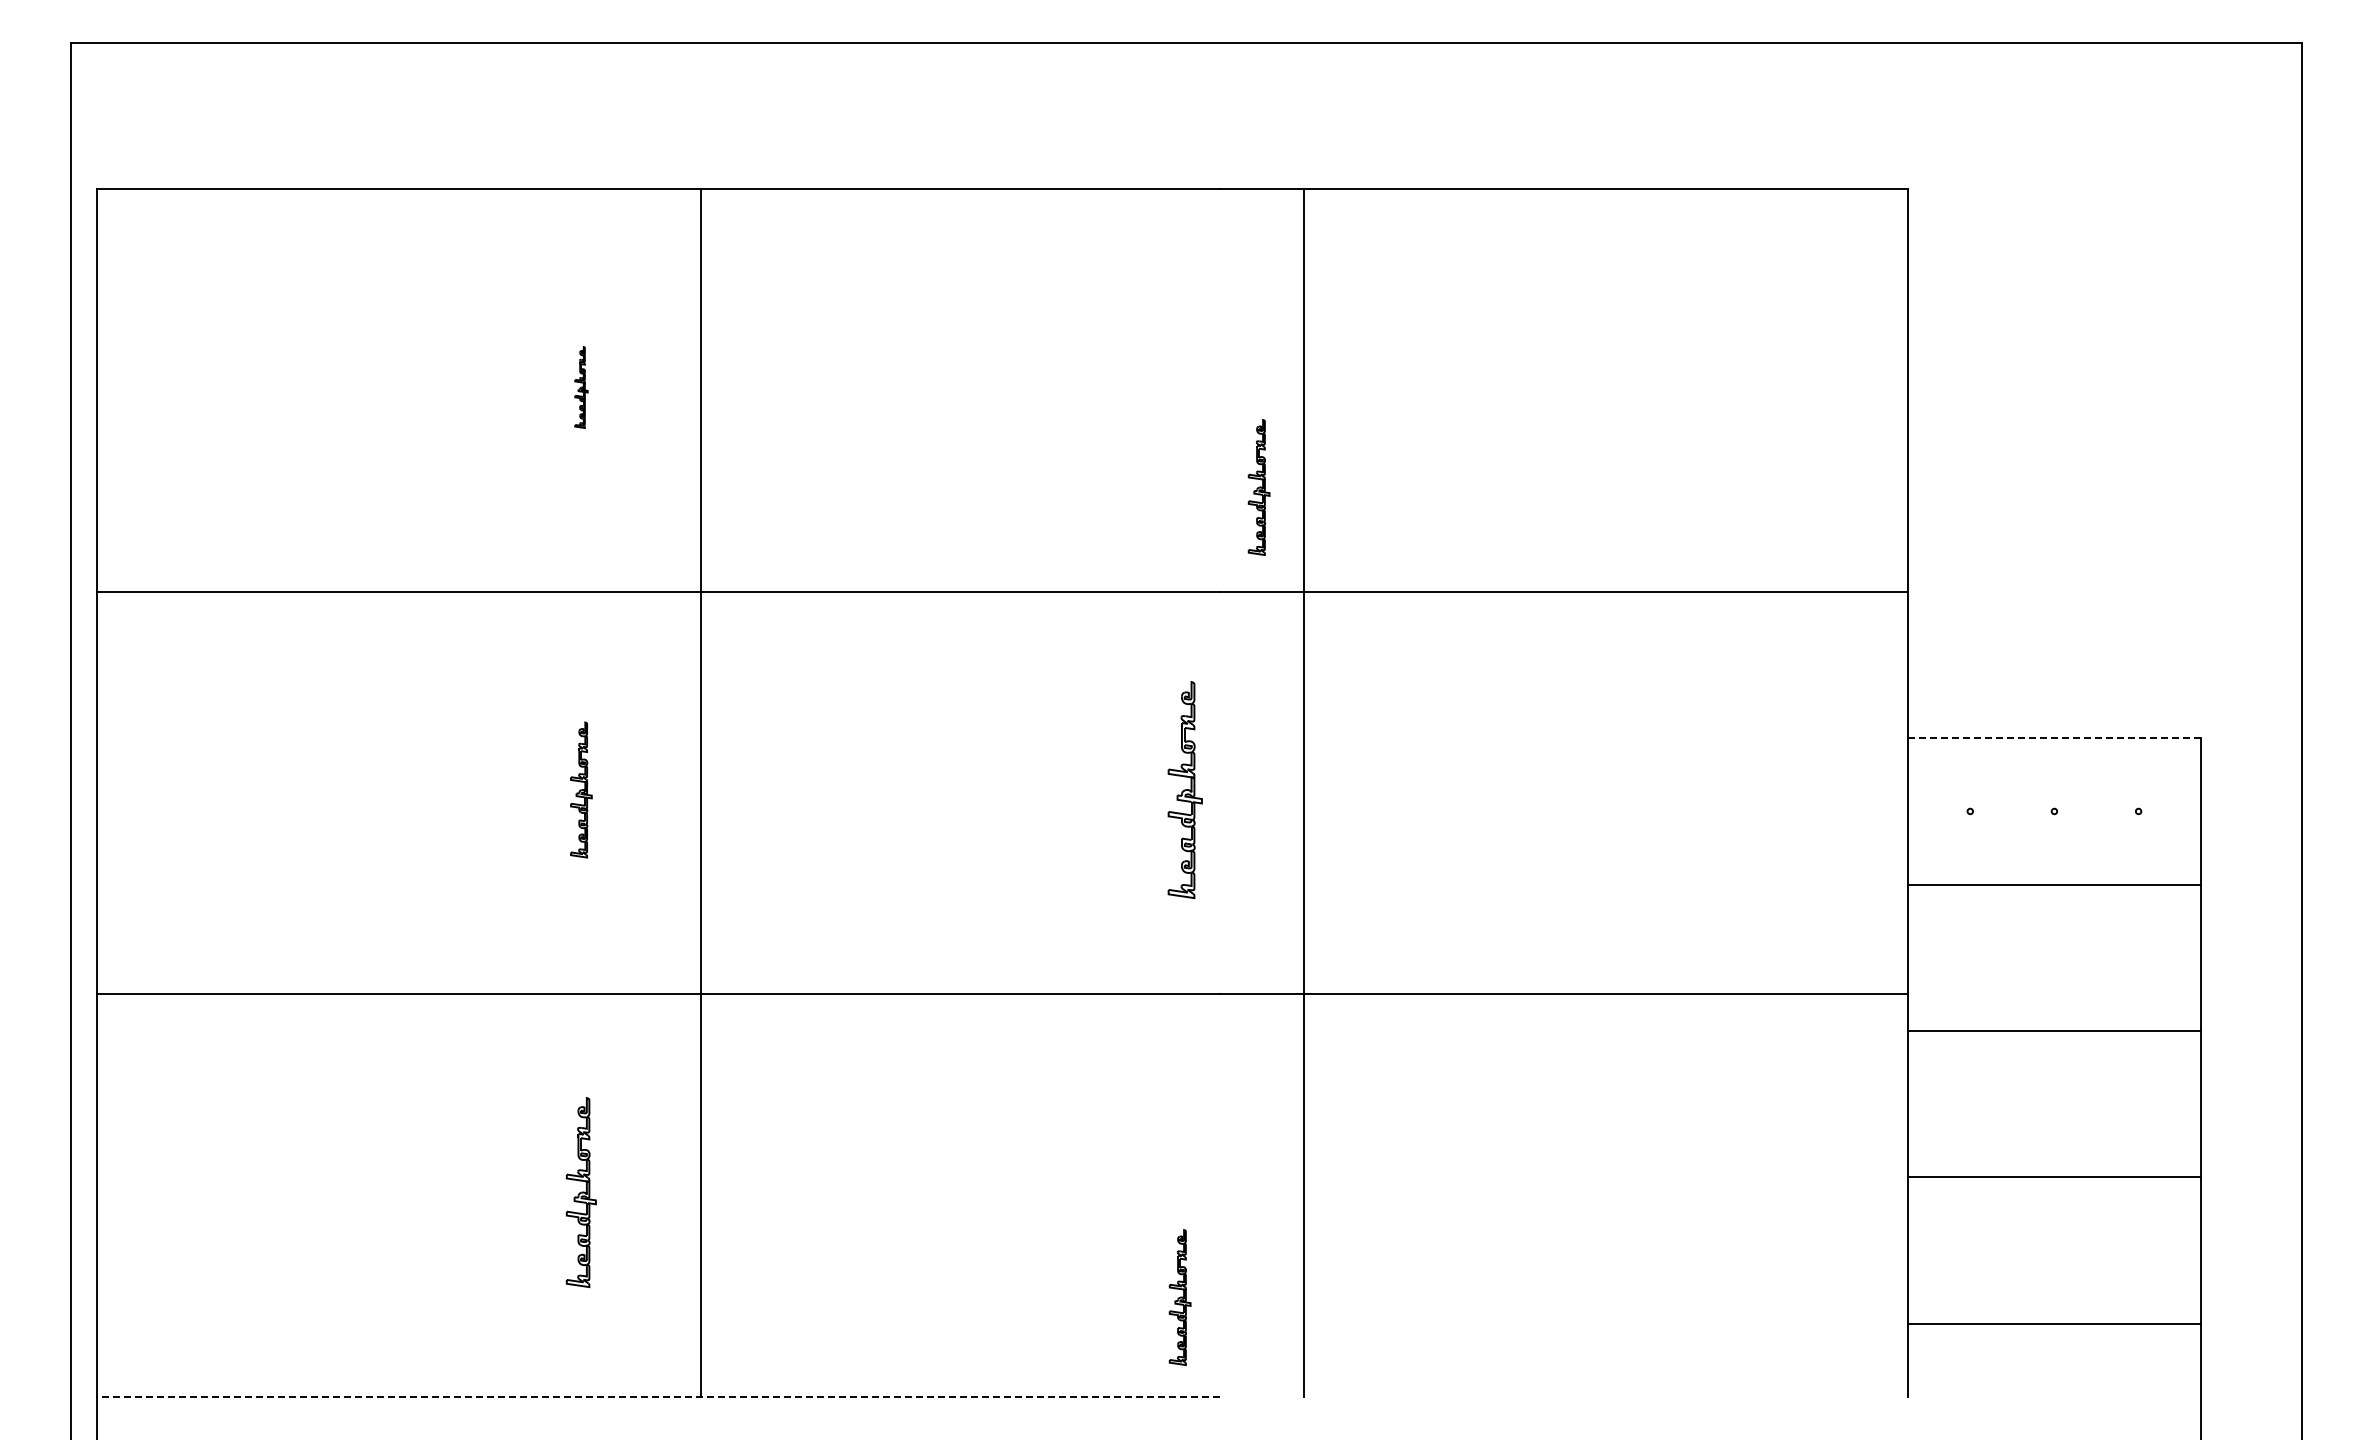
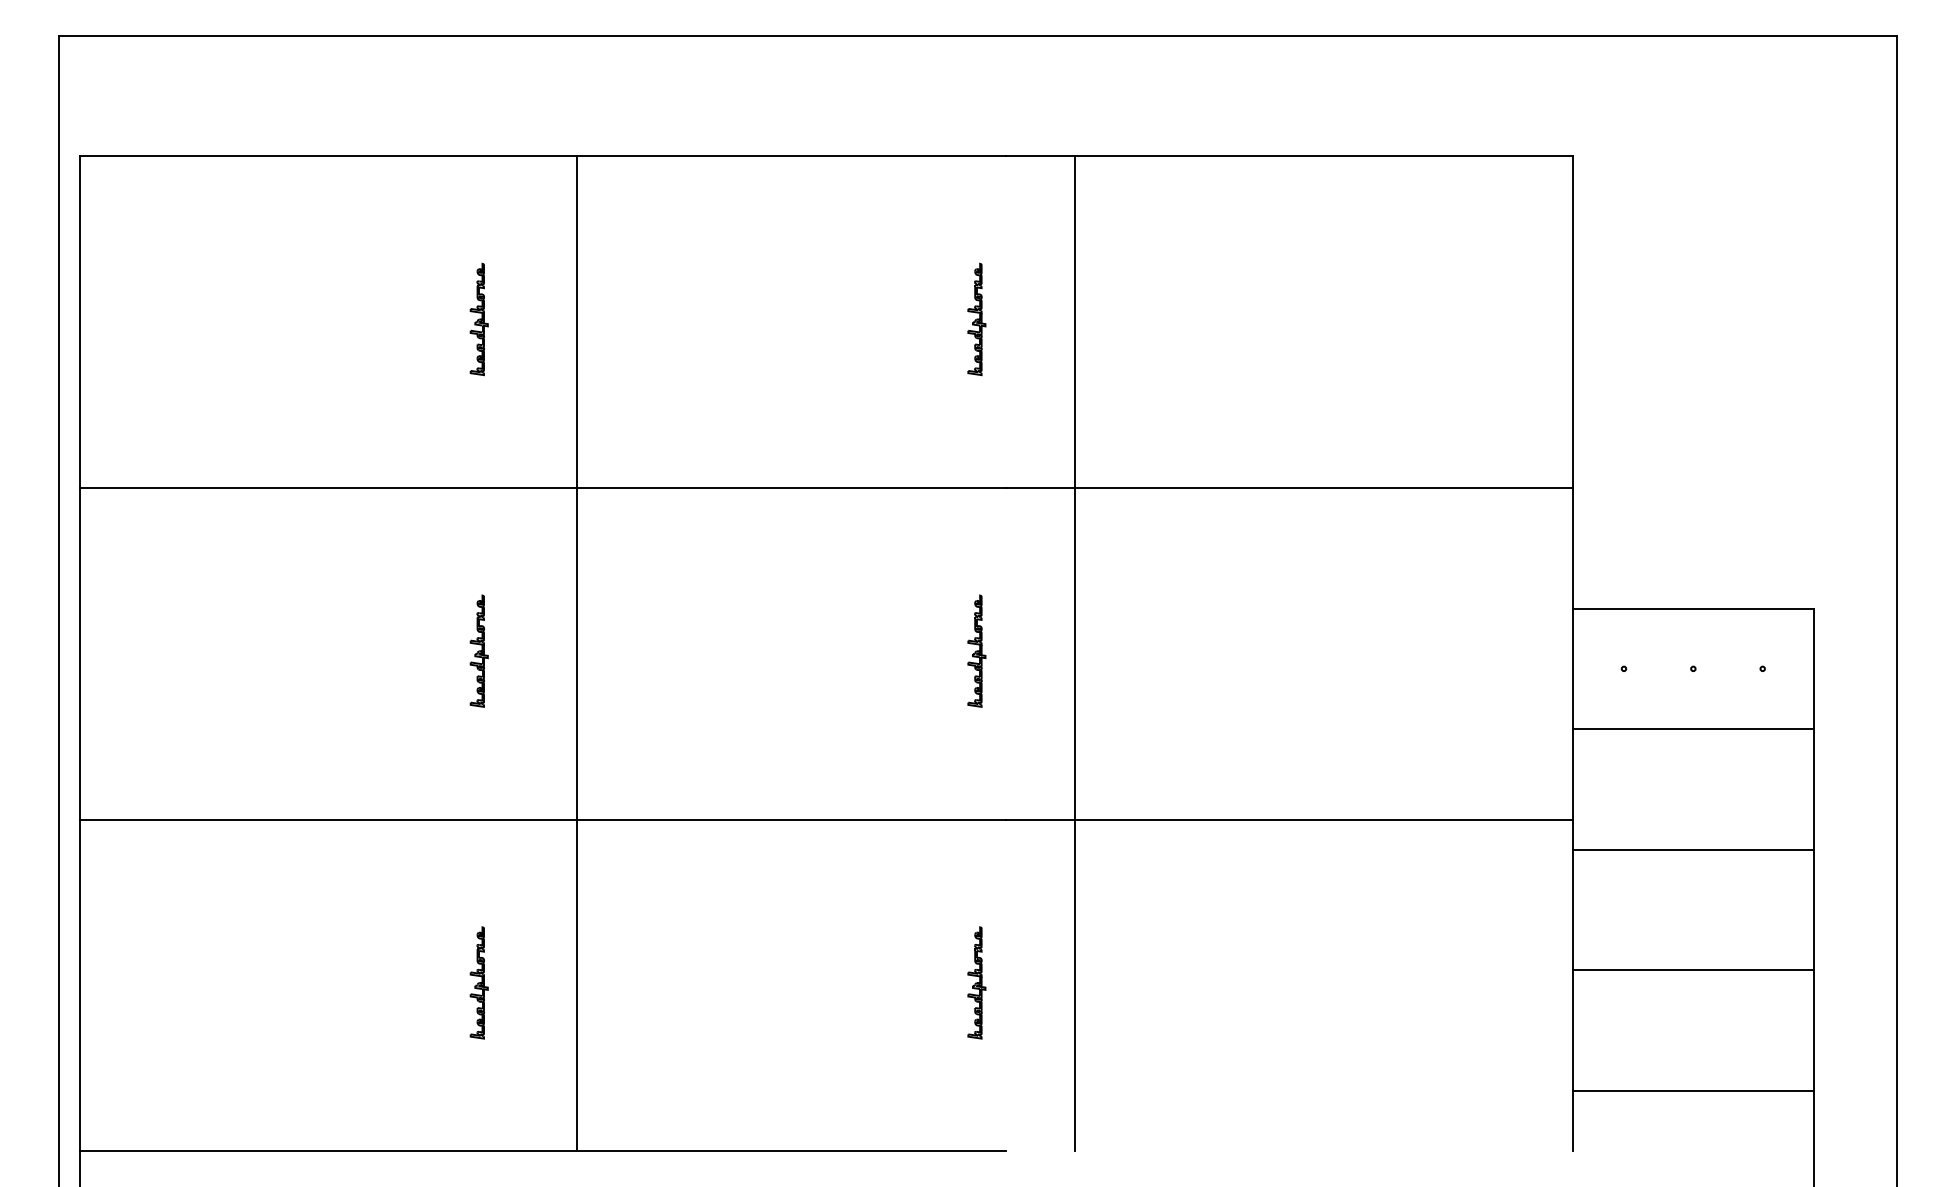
part: (581, 387) -> (479, 319), size x1.67
part: (1258, 487) -> (976, 319), moved
line: (2053, 738) -> (1692, 608), dashed -> solid
part: (1184, 789) -> (976, 650), size x0.62
part: (581, 1192) -> (479, 982), size x0.71
part: (1179, 1297) -> (976, 982), moved
line: (658, 1396) -> (542, 1151), dashed -> solid

